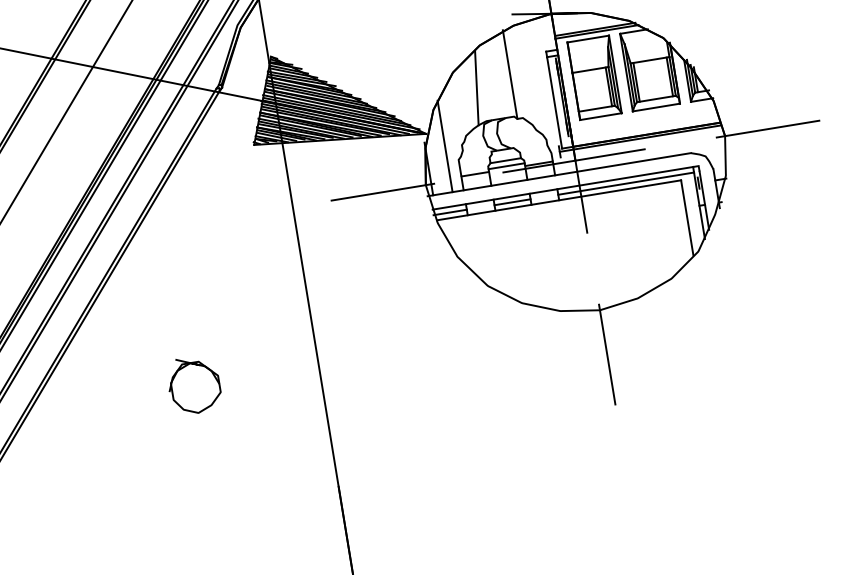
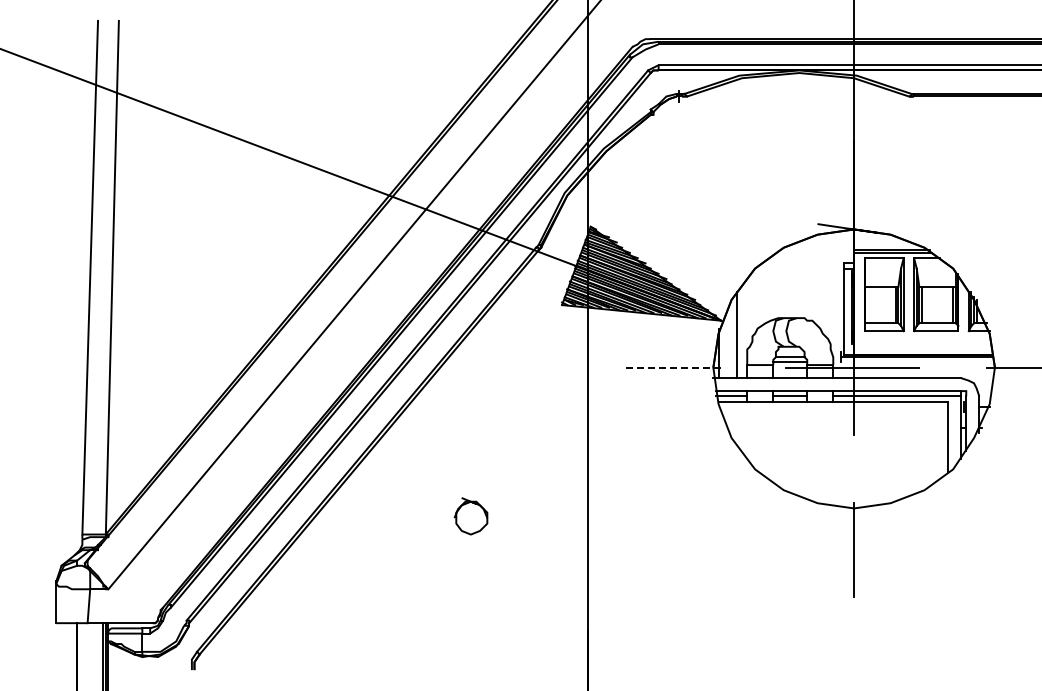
line: (510, 74) -> (807, 278), removed
line: (476, 88) -> (774, 286), removed
line: (382, 192) -> (672, 367), solid -> dashed
part: (193, 385) -> (470, 516), size x0.7

